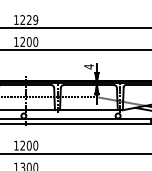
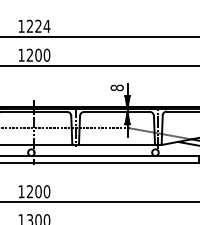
text: (35, 20) -> (46, 26), 1229 -> 1224
text: (89, 66) -> (117, 87), 4 -> 8

